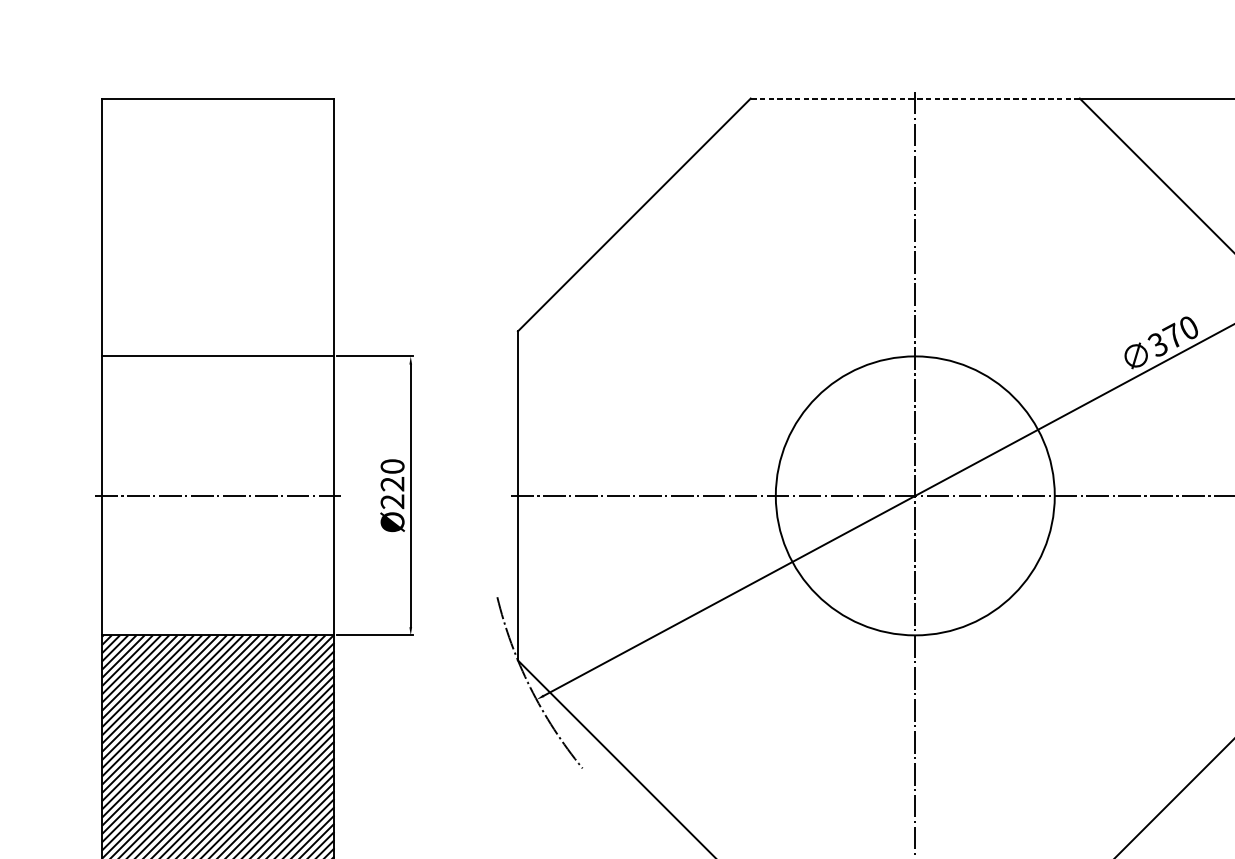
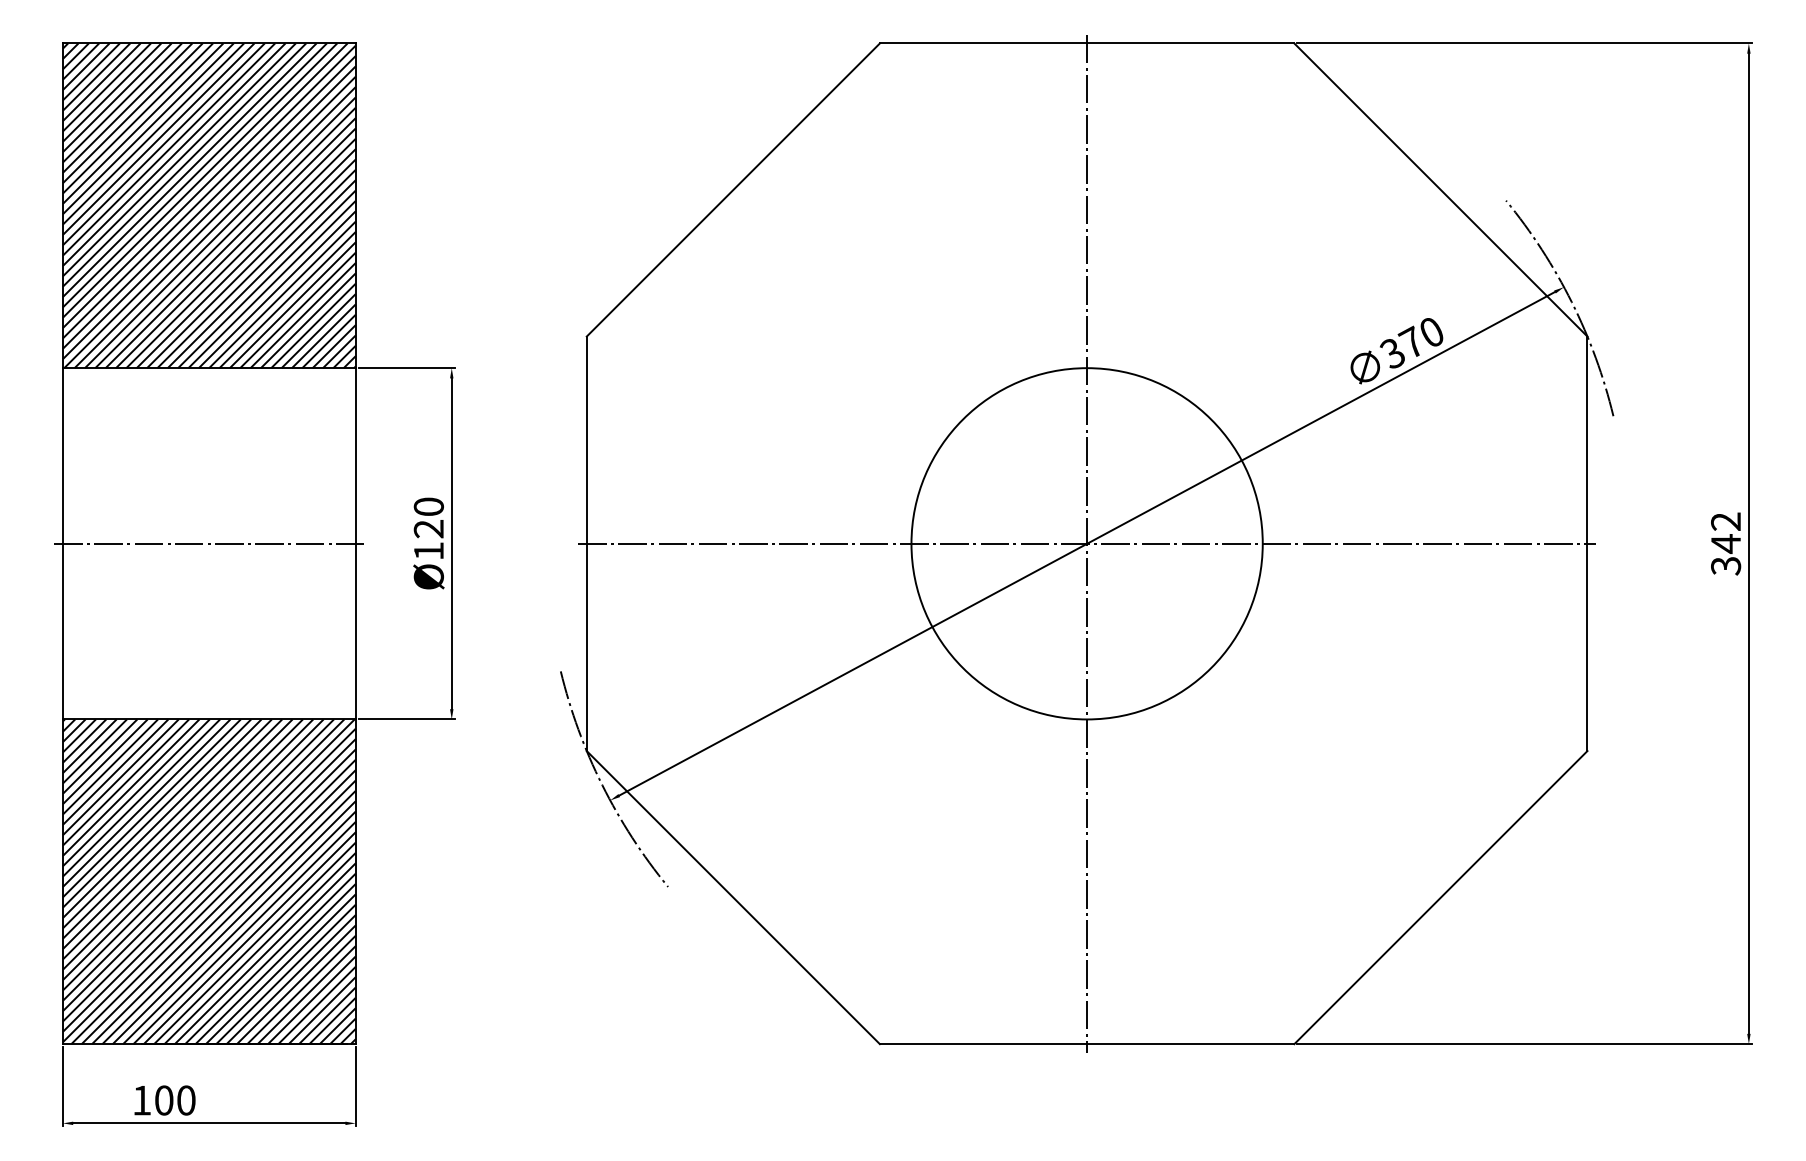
line: (914, 98) -> (1086, 43), dashed -> solid
hatch: (217, 227) -> (208, 205), added
text: (392, 502) -> (428, 551), Ø220 -> Ø120

